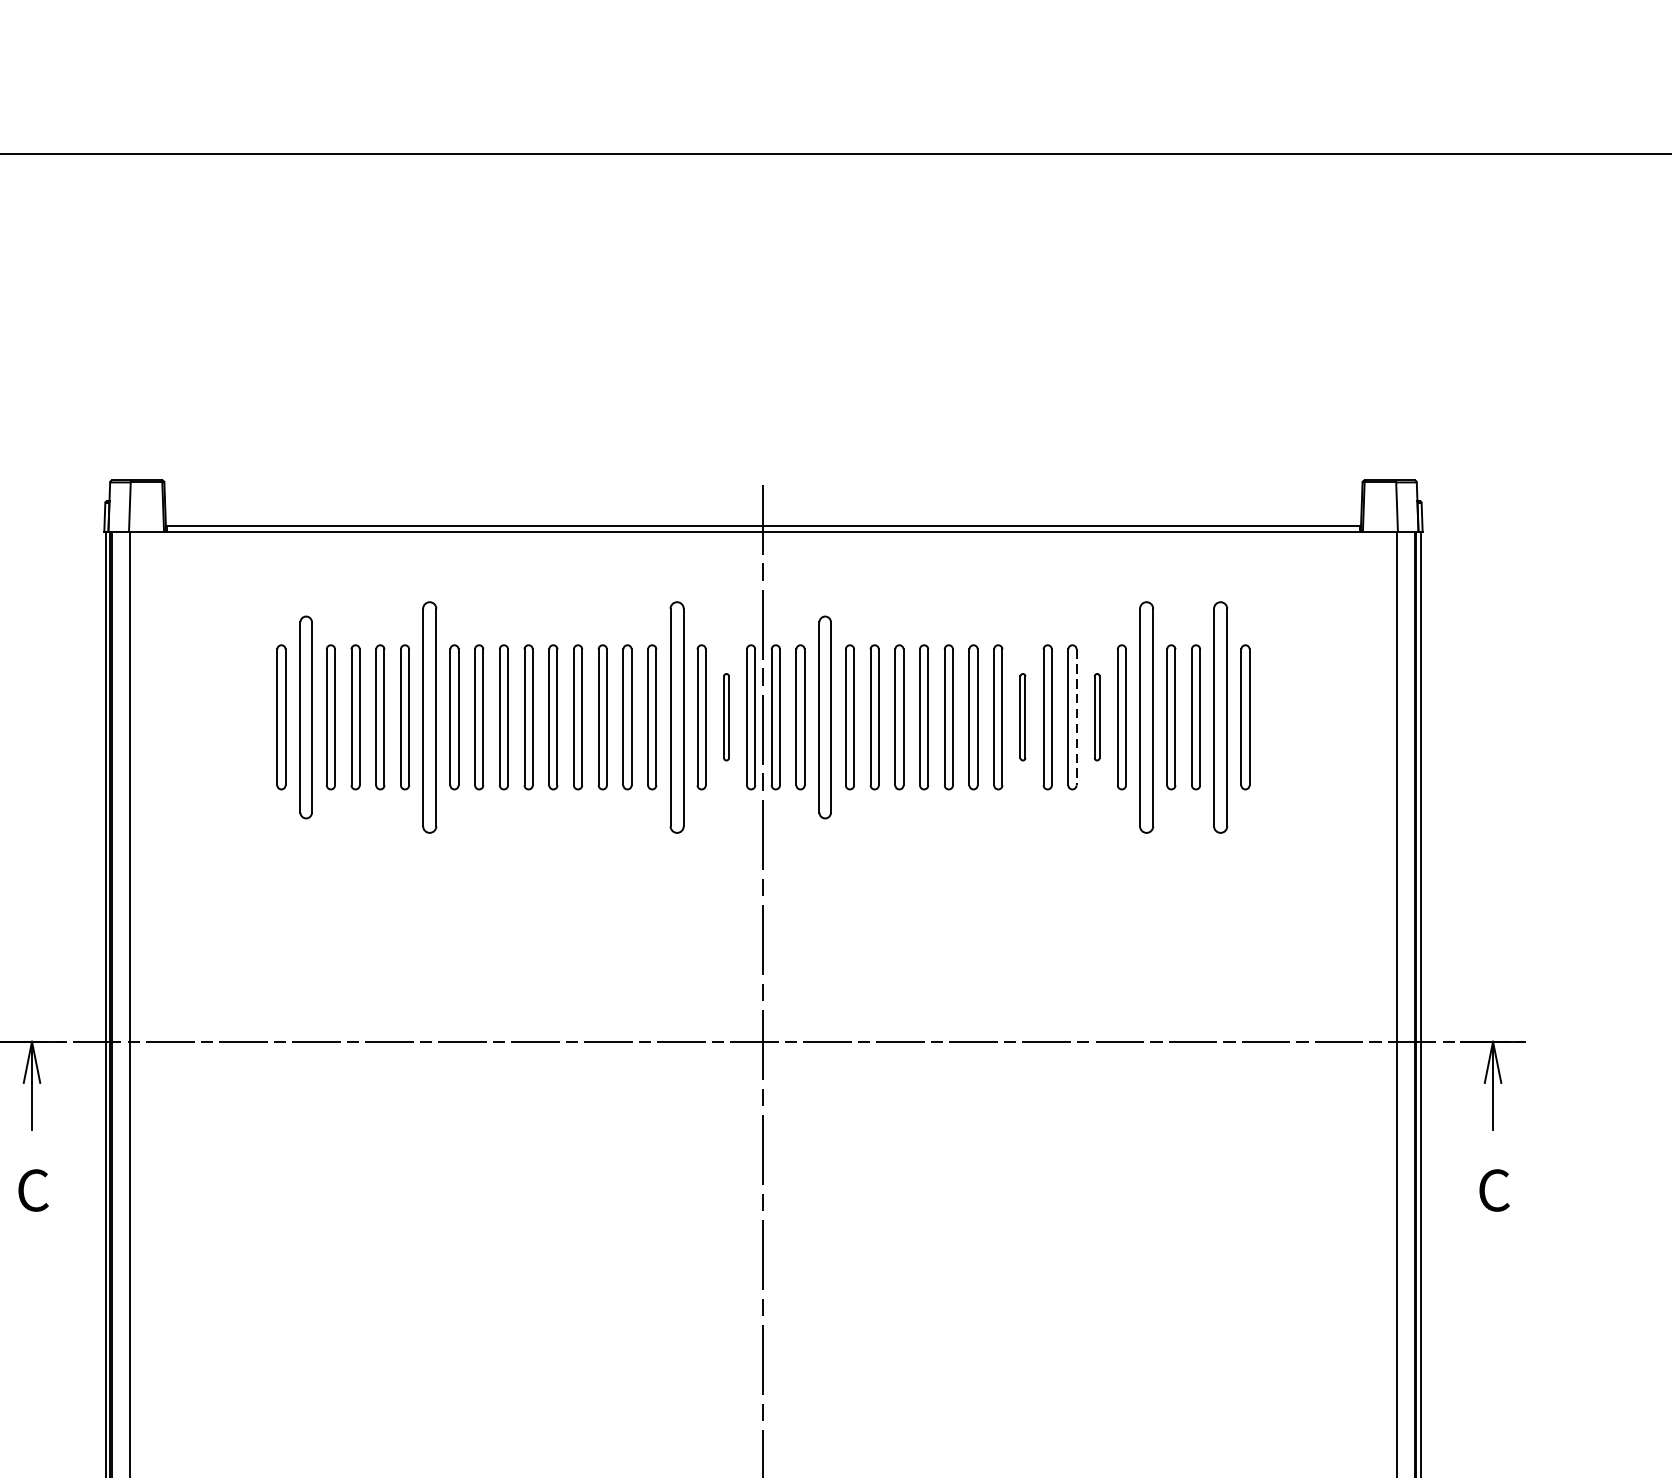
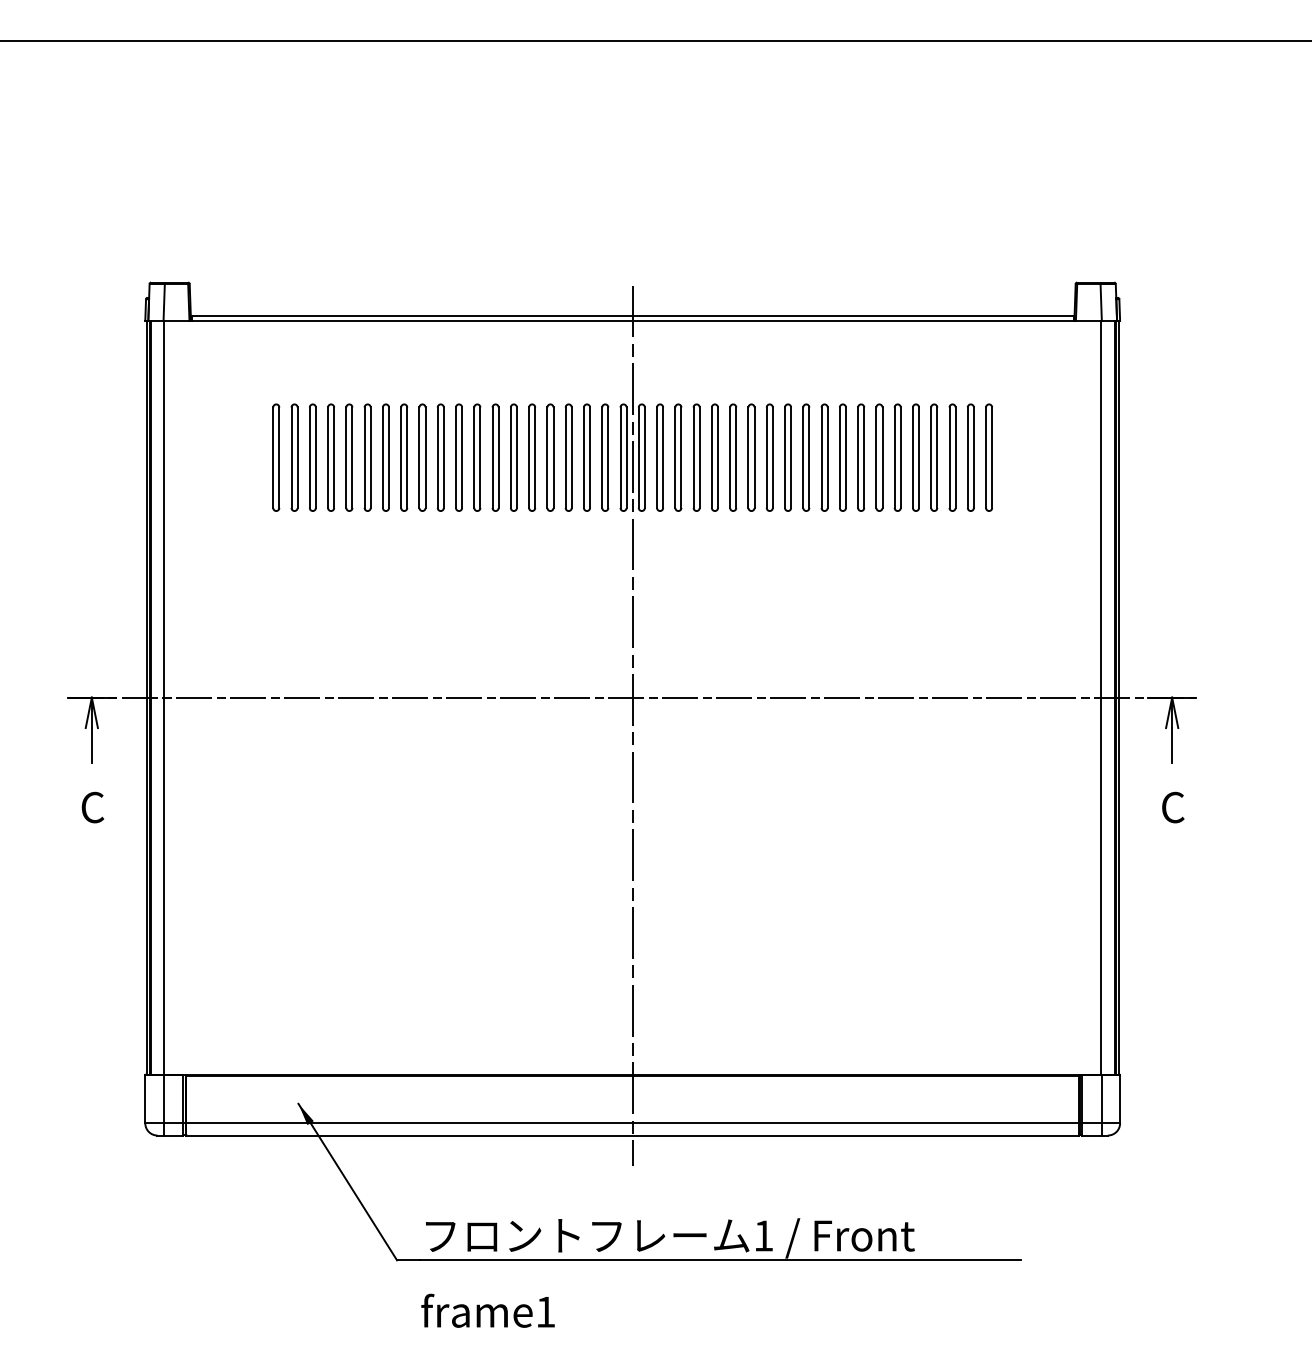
part: (306, 717) -> (294, 457), size x0.71
part: (429, 717) -> (385, 457), size x0.62
part: (676, 717) -> (568, 457), size x0.62
part: (726, 717) -> (605, 457), size x1.67
part: (825, 717) -> (678, 457), size x0.71
part: (1022, 717) -> (824, 457), size x1.67
part: (1097, 717) -> (879, 457), size x1.67
part: (1145, 717) -> (915, 457), size x0.62
part: (1220, 717) -> (970, 457), size x0.62
line: (1076, 718) -> (864, 458), dashed -> solid

